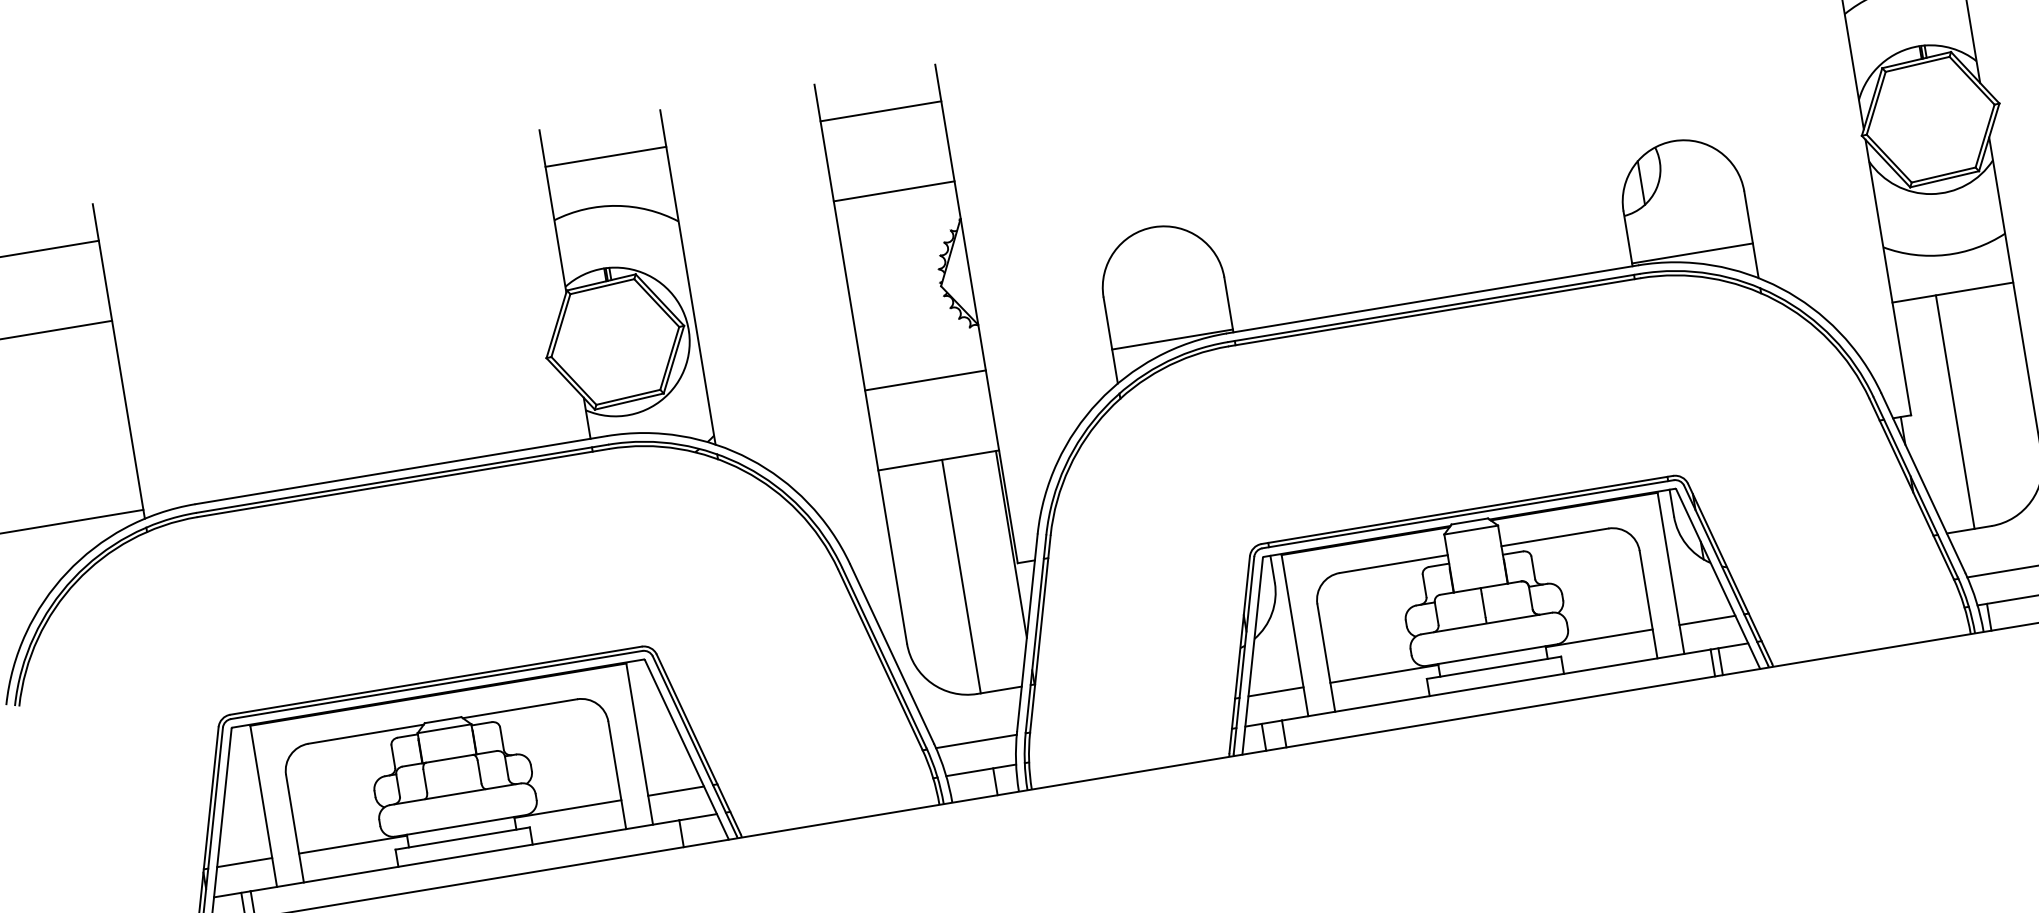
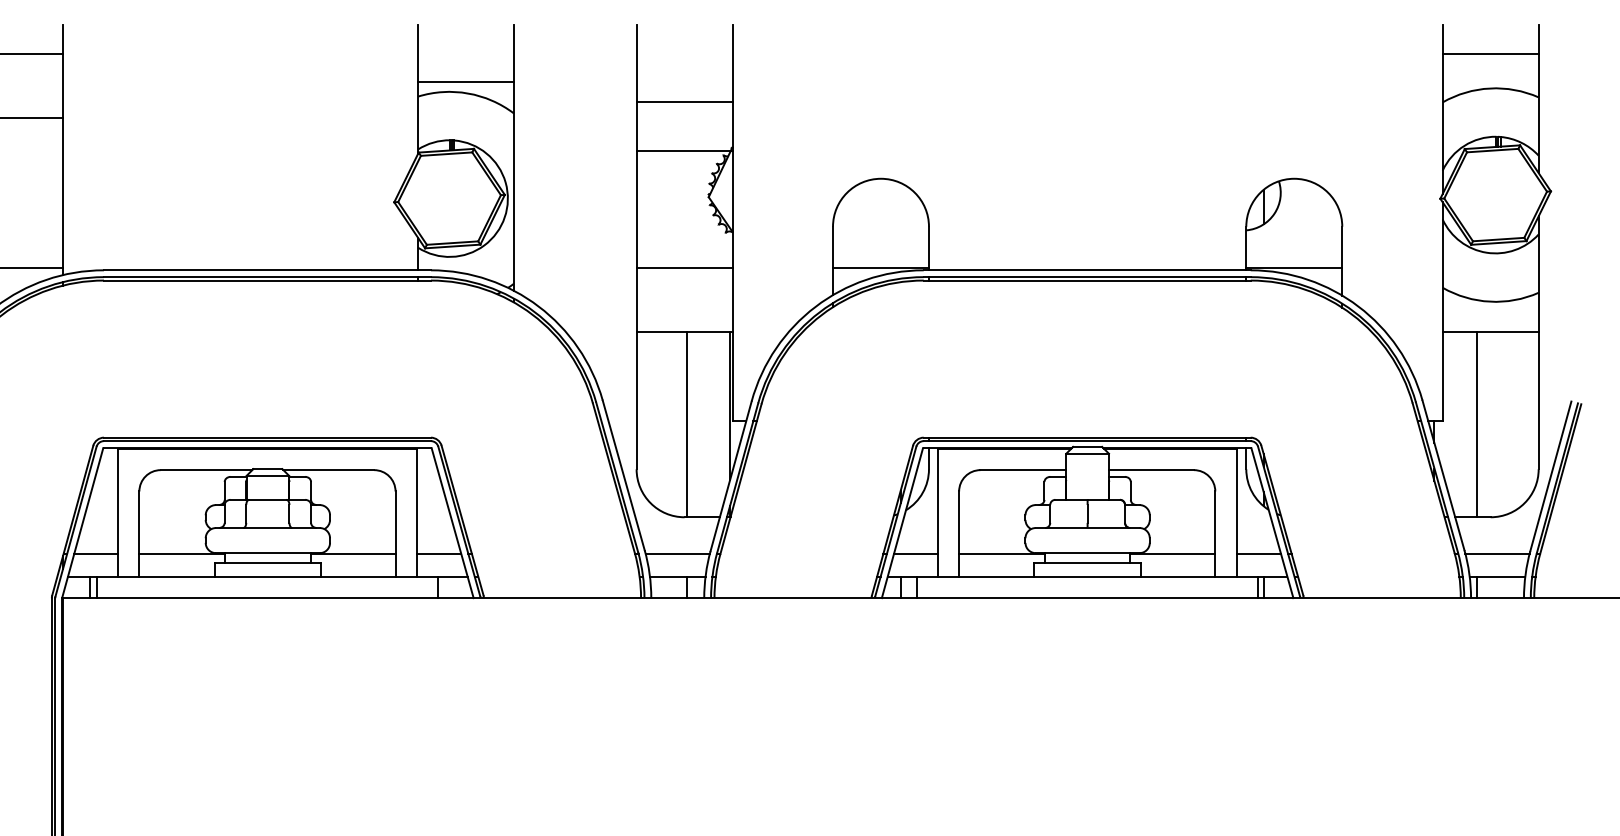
line: (880, 111) -> (684, 102), moved
line: (605, 157) -> (465, 82), moved
line: (894, 191) -> (684, 150), moved

